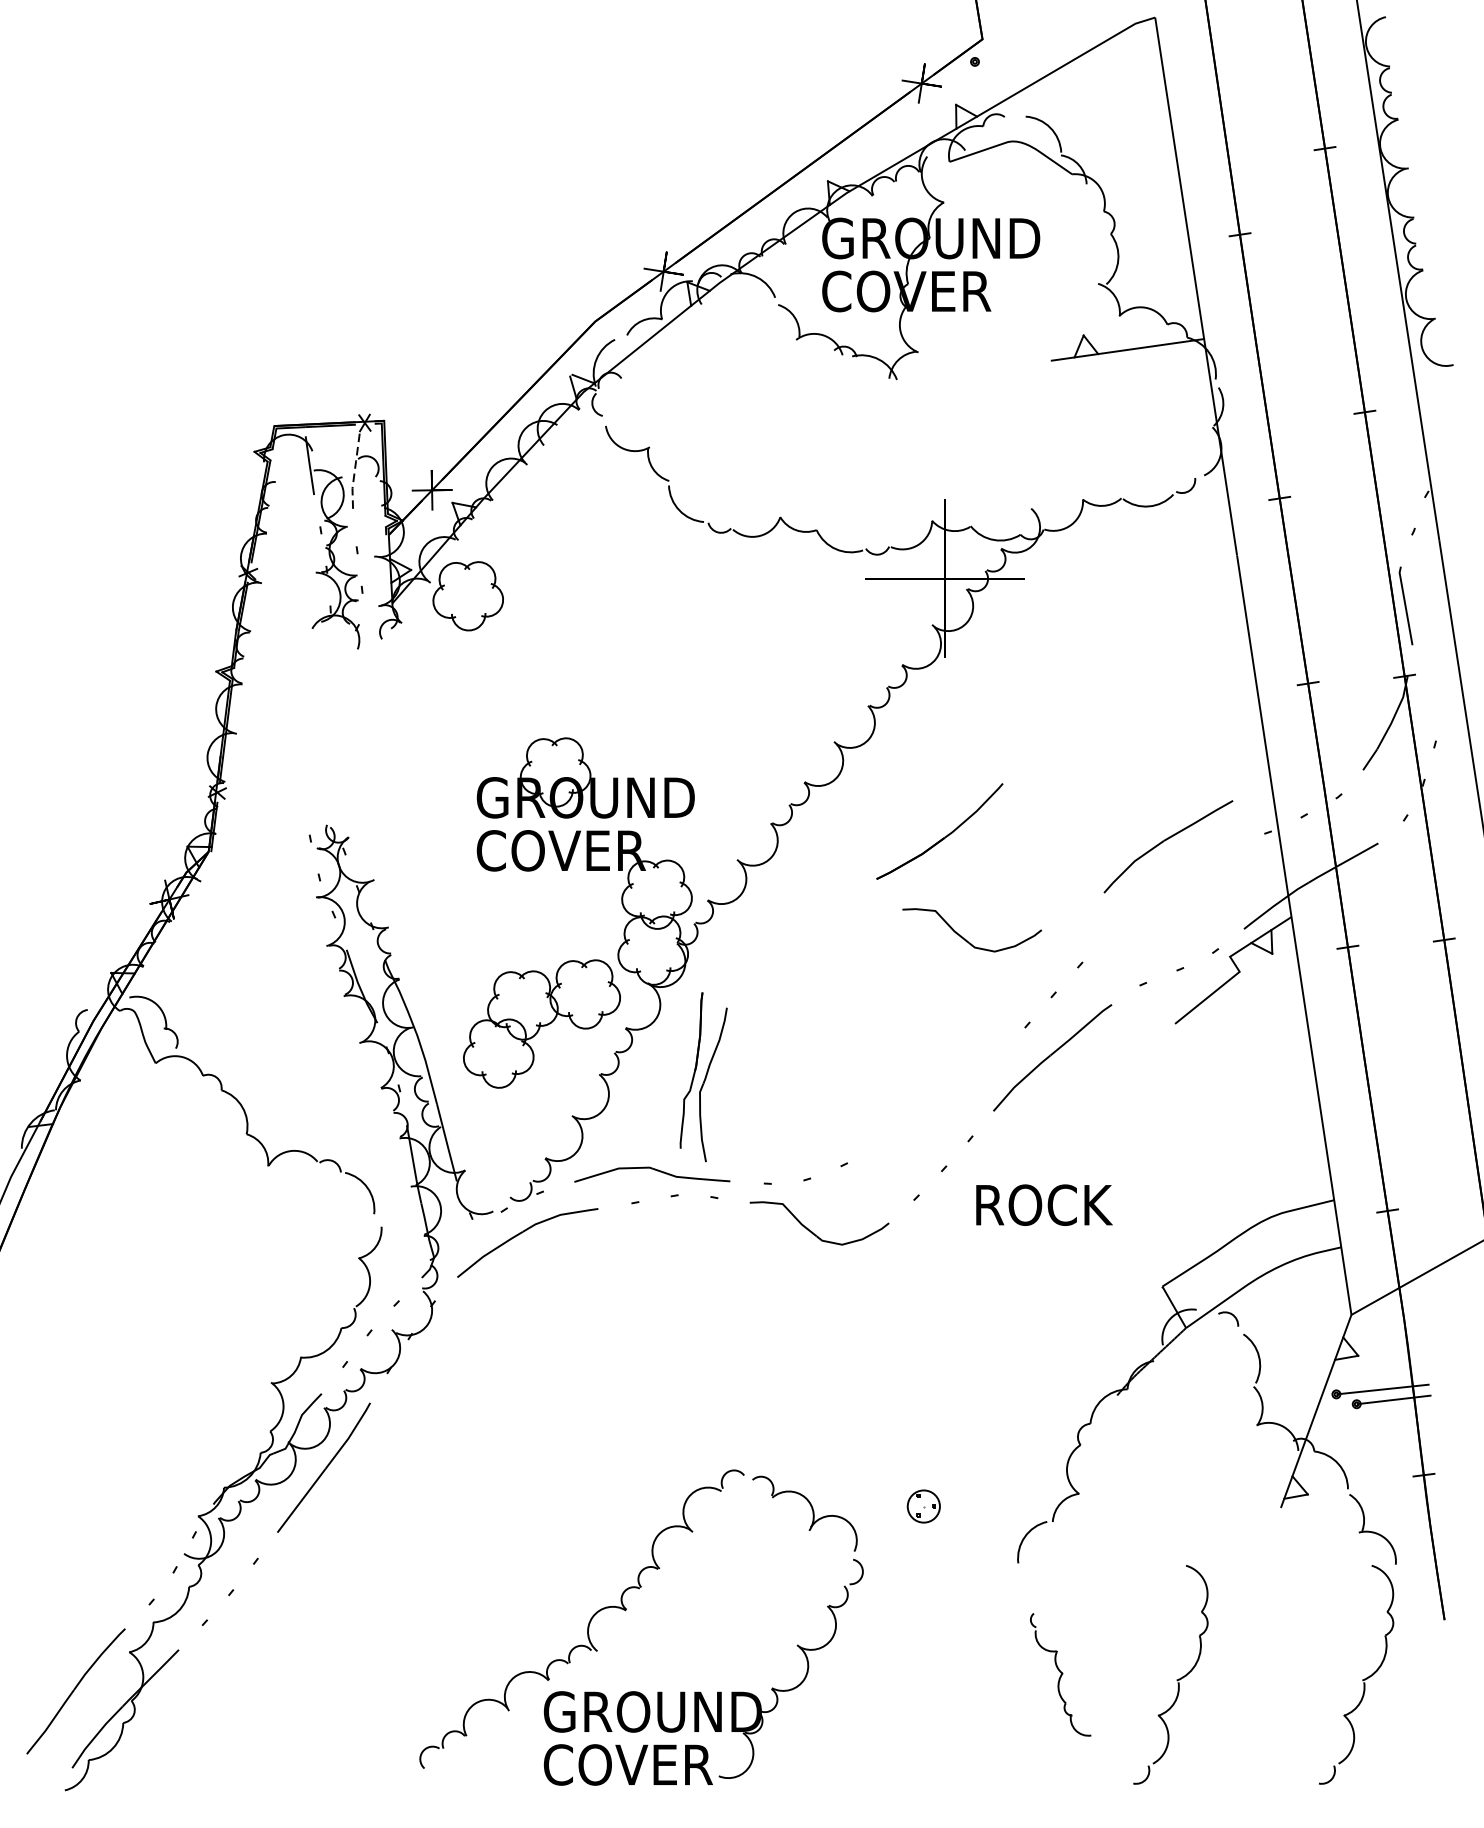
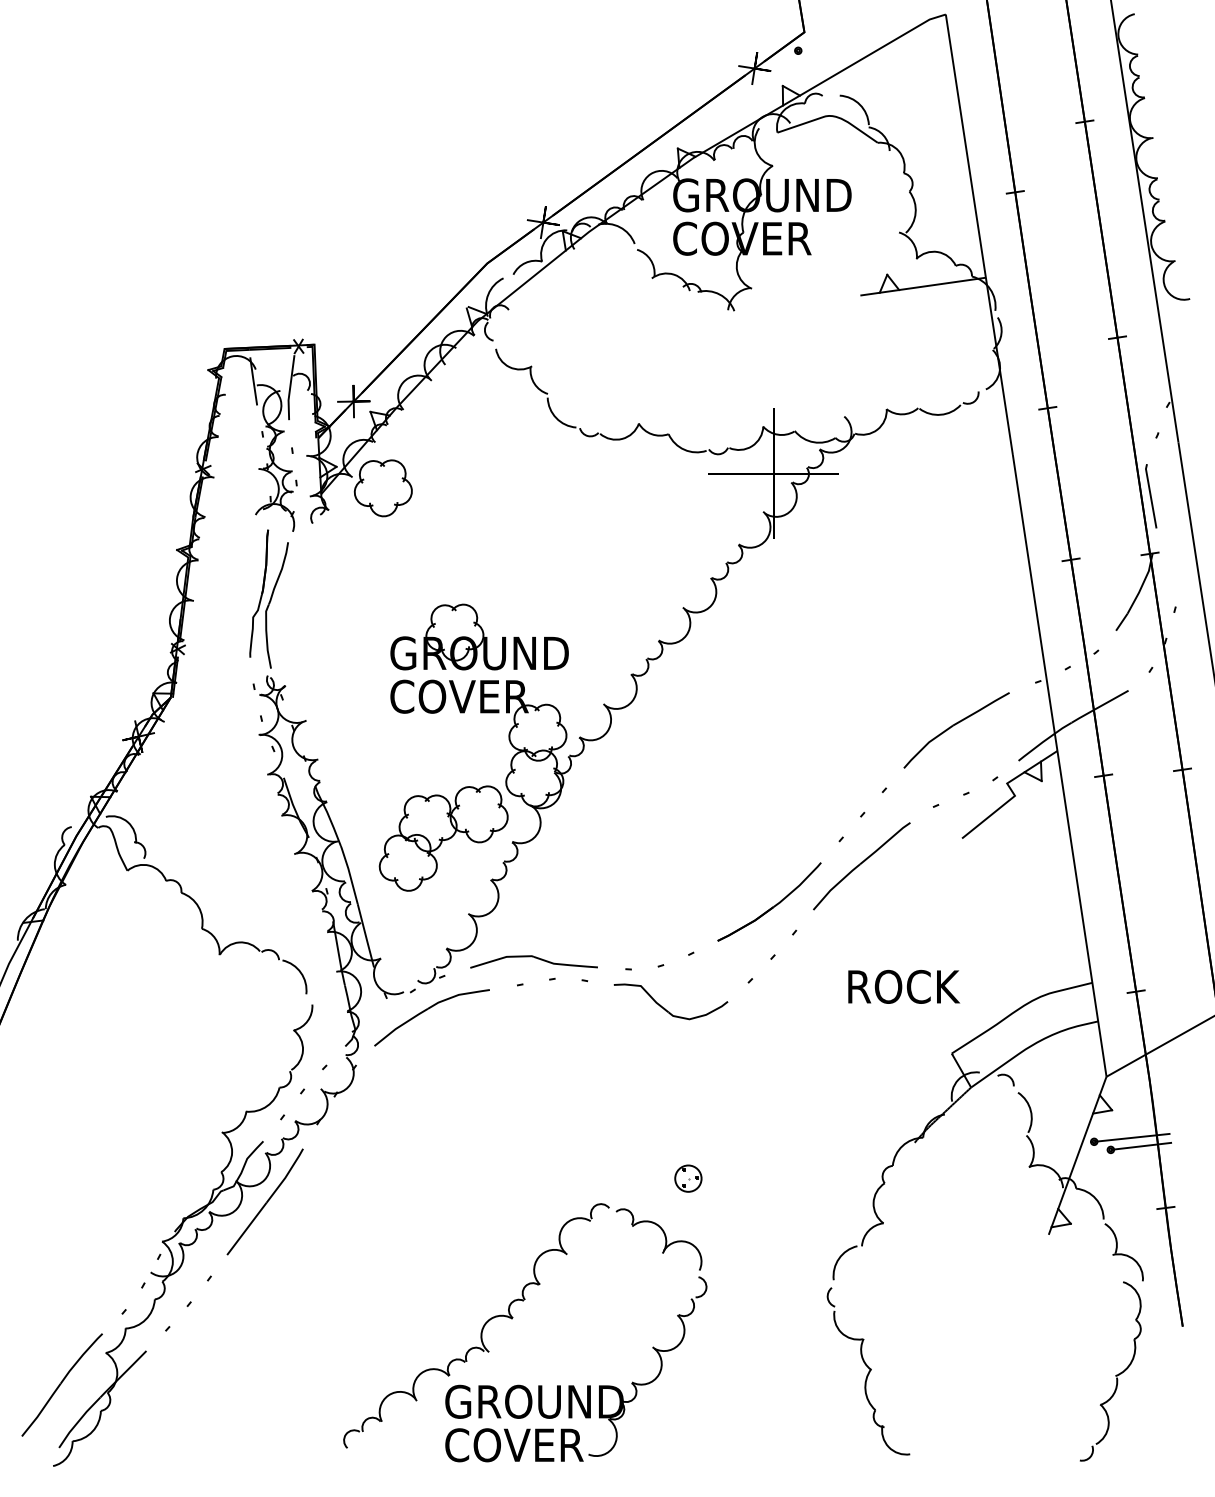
line: (354, 473) -> (290, 387), dashed -> solid
part: (939, 830) -> (769, 901), moved
part: (1168, 846) -> (956, 730), moved
part: (964, 937) -> (789, 767), removed
part: (702, 1076) -> (268, 598), moved
text: (1044, 1204) -> (904, 986), moved
part: (923, 1506) -> (688, 1178), moved
part: (1060, 1674) -> (868, 1371), size x1.67
part: (1176, 1679) -> (963, 1375), removed

